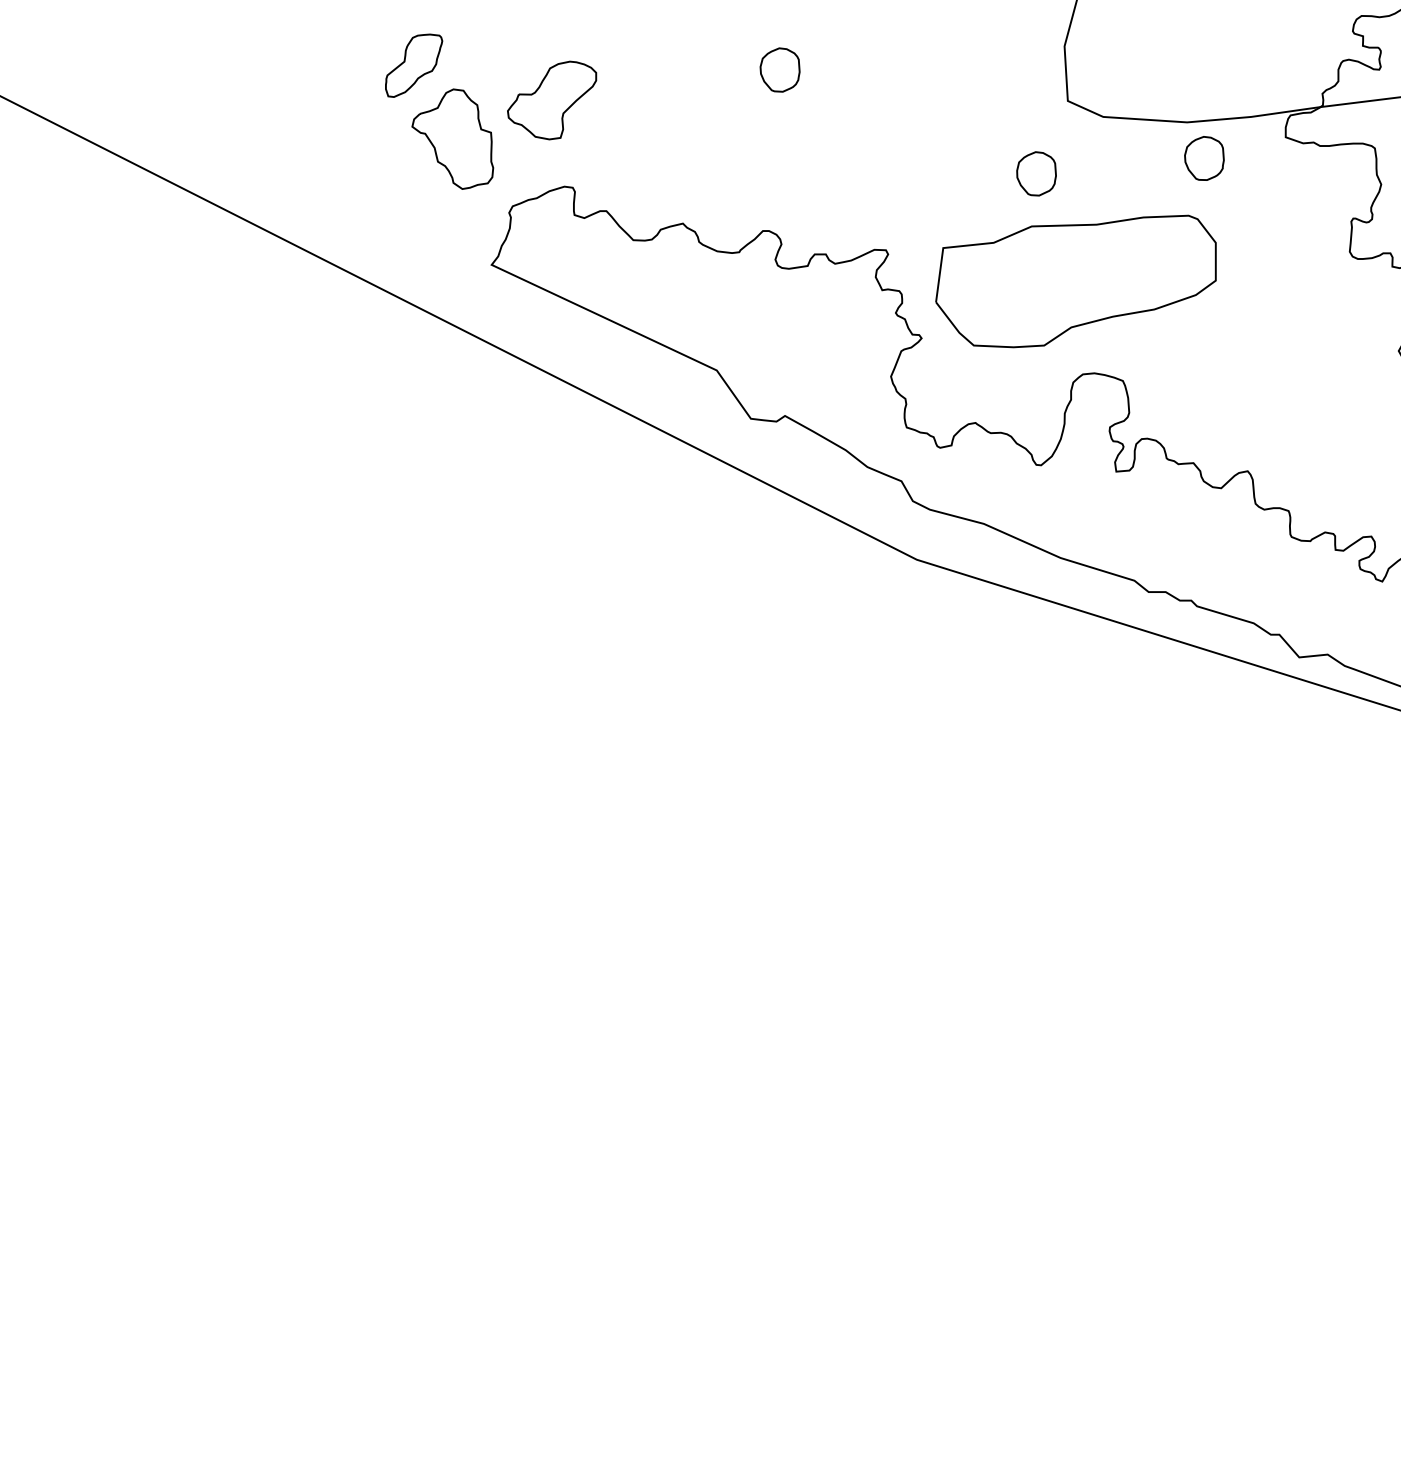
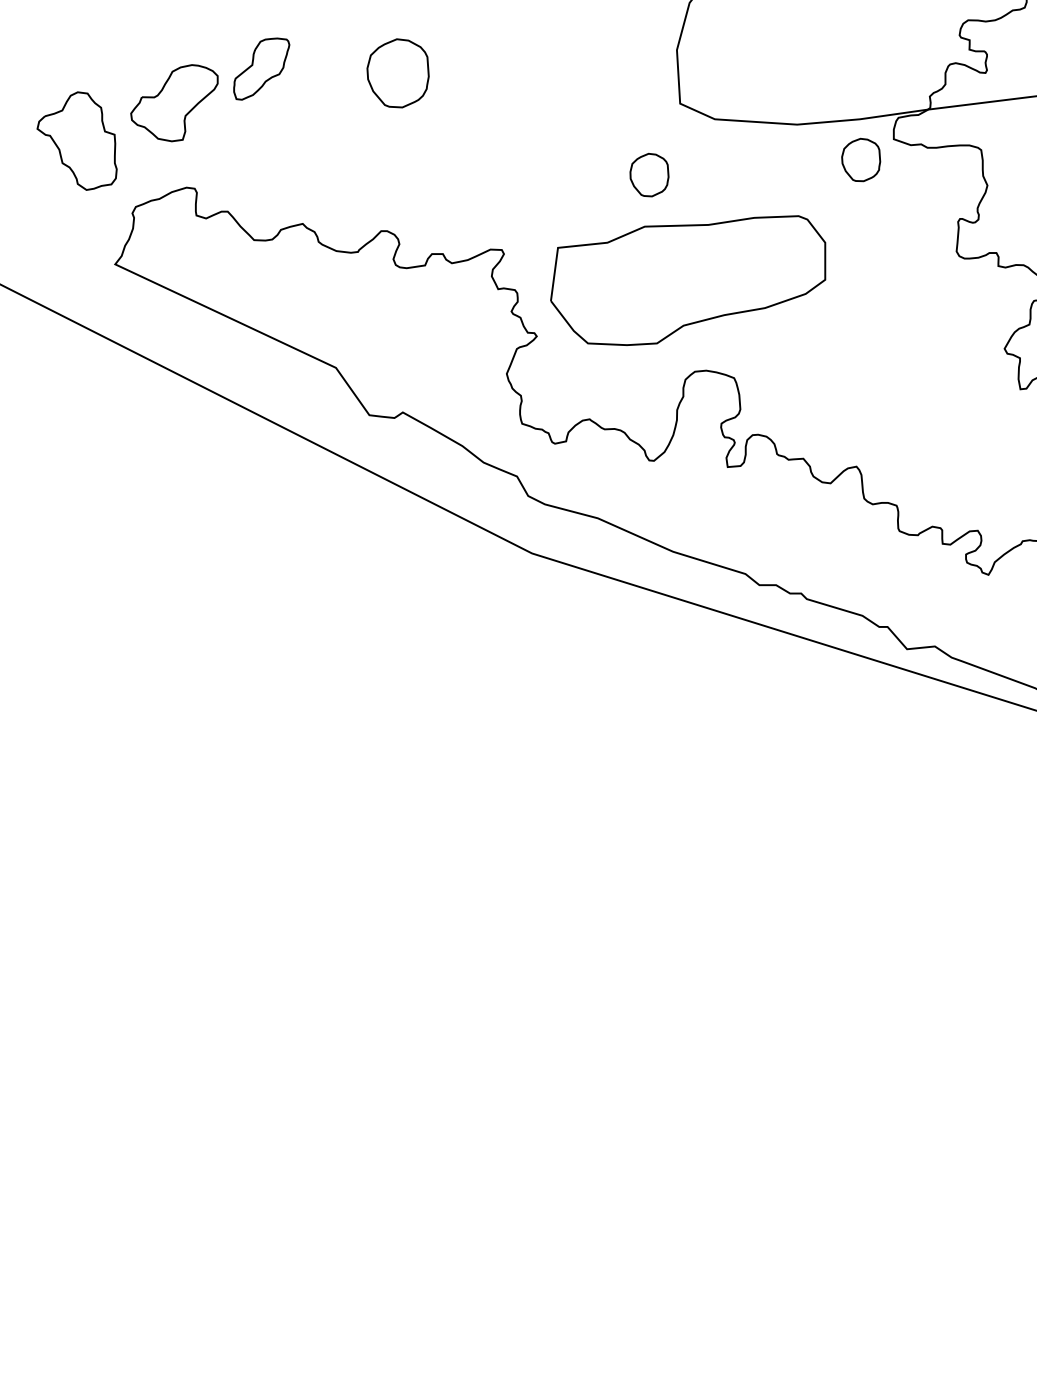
part: (414, 65) -> (262, 68), moved
part: (779, 69) -> (397, 72), size x1.6
part: (1204, 158) -> (861, 160), moved

